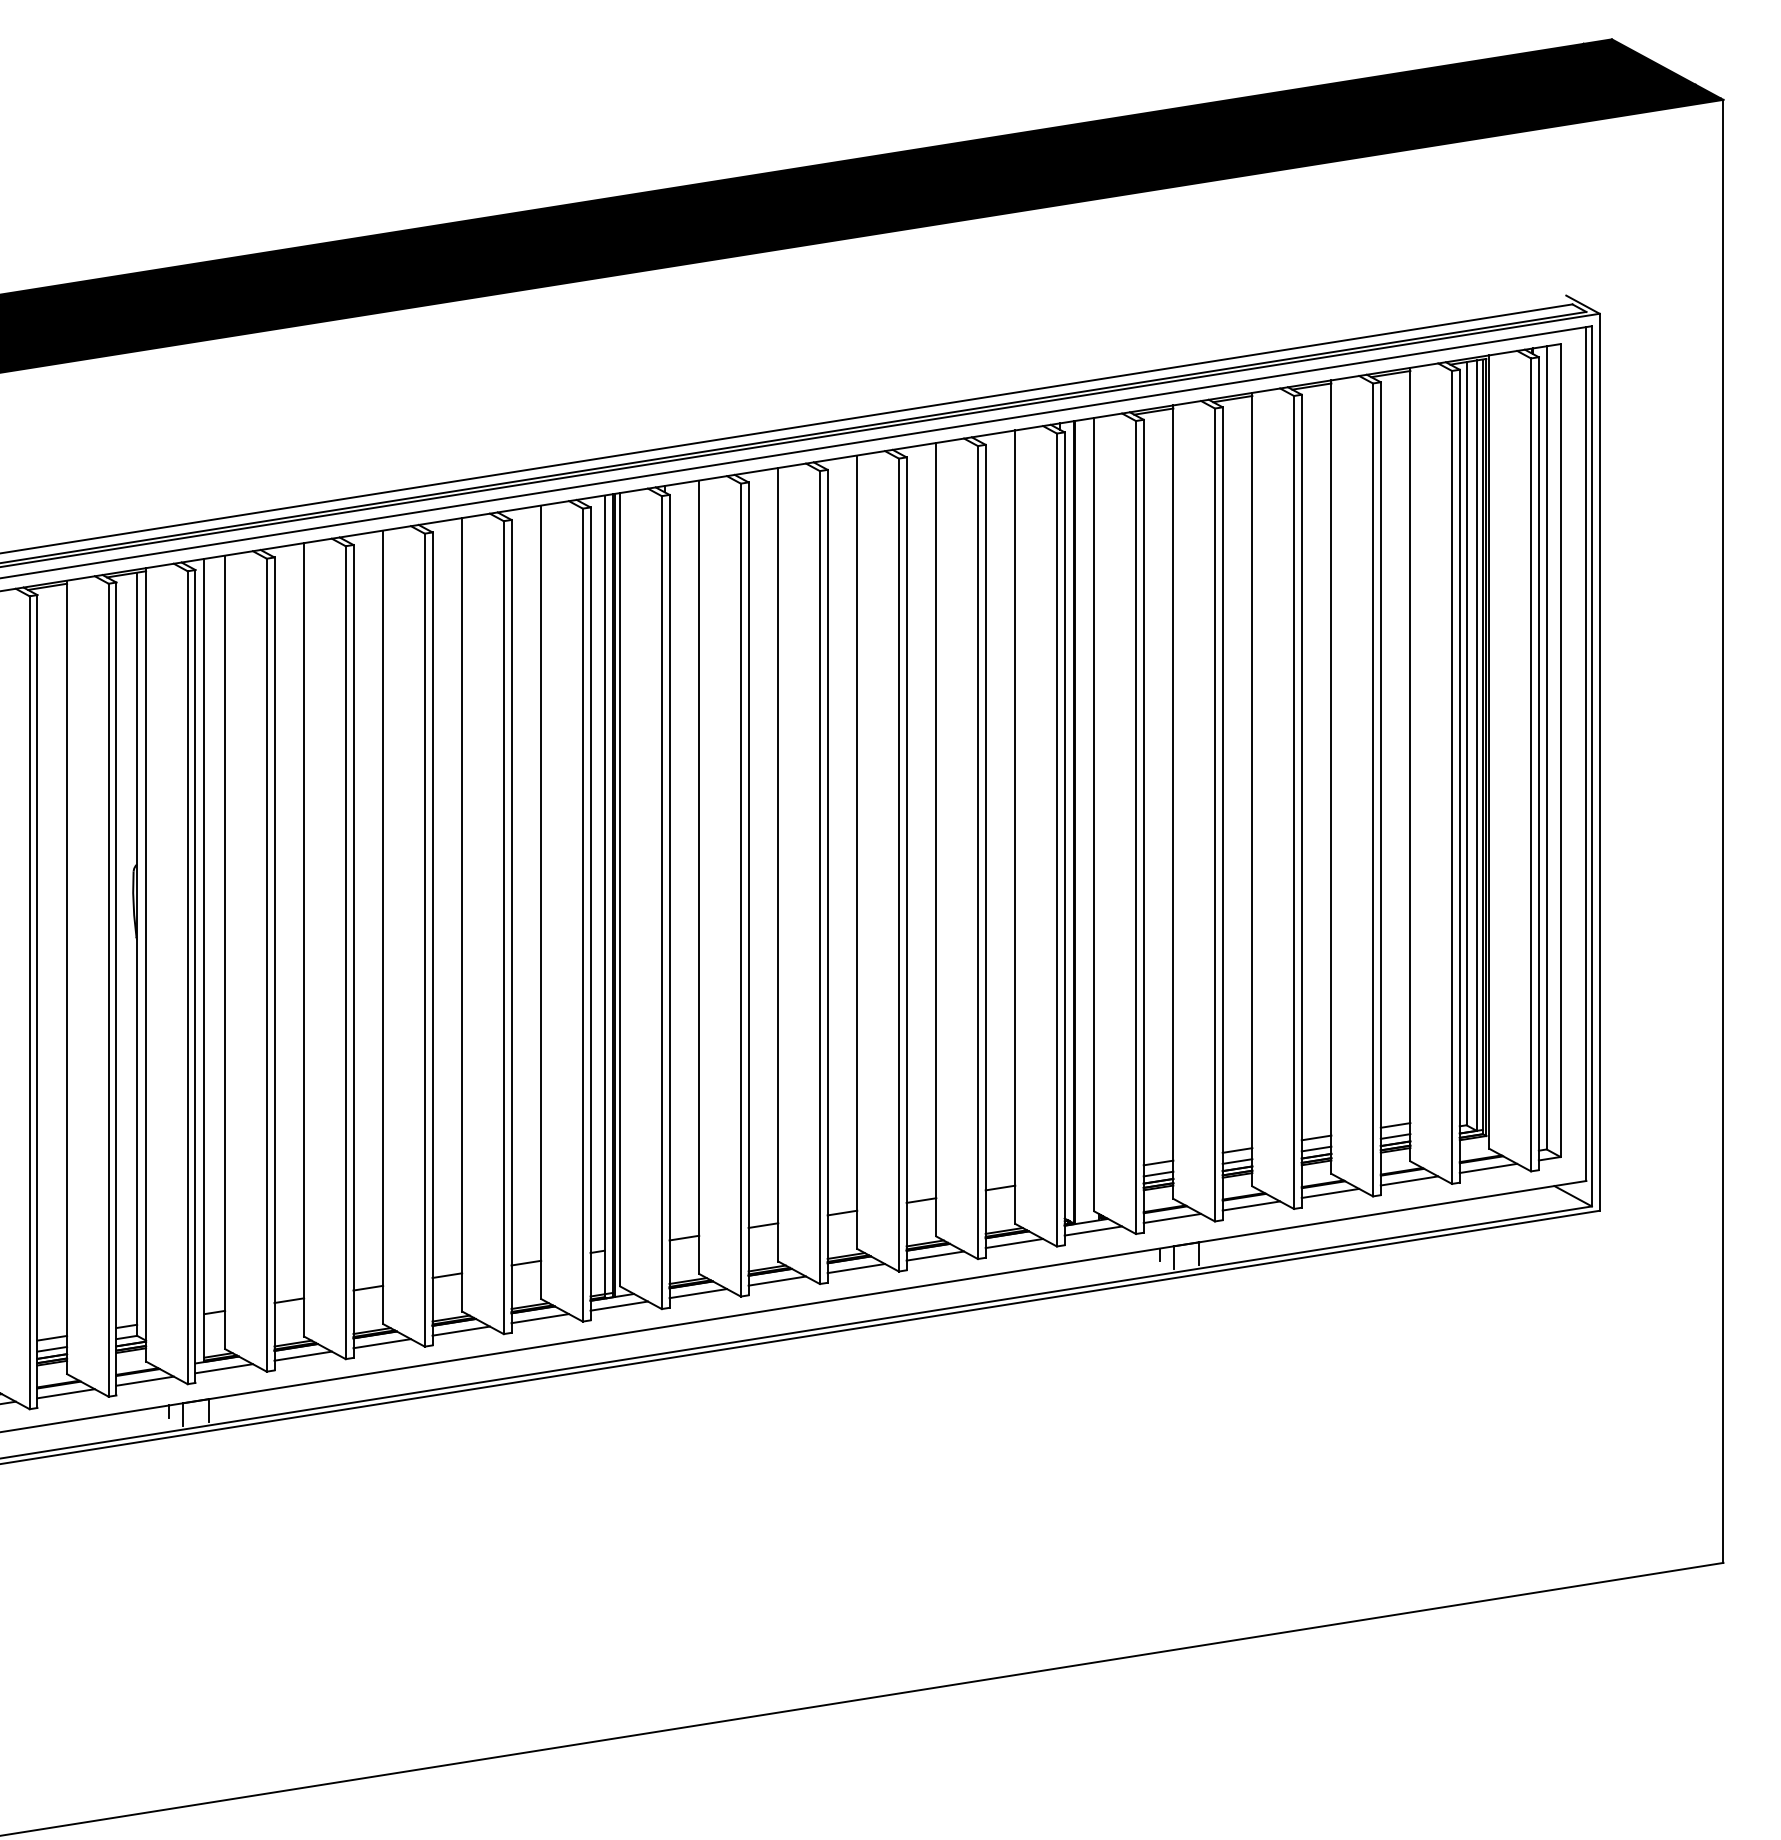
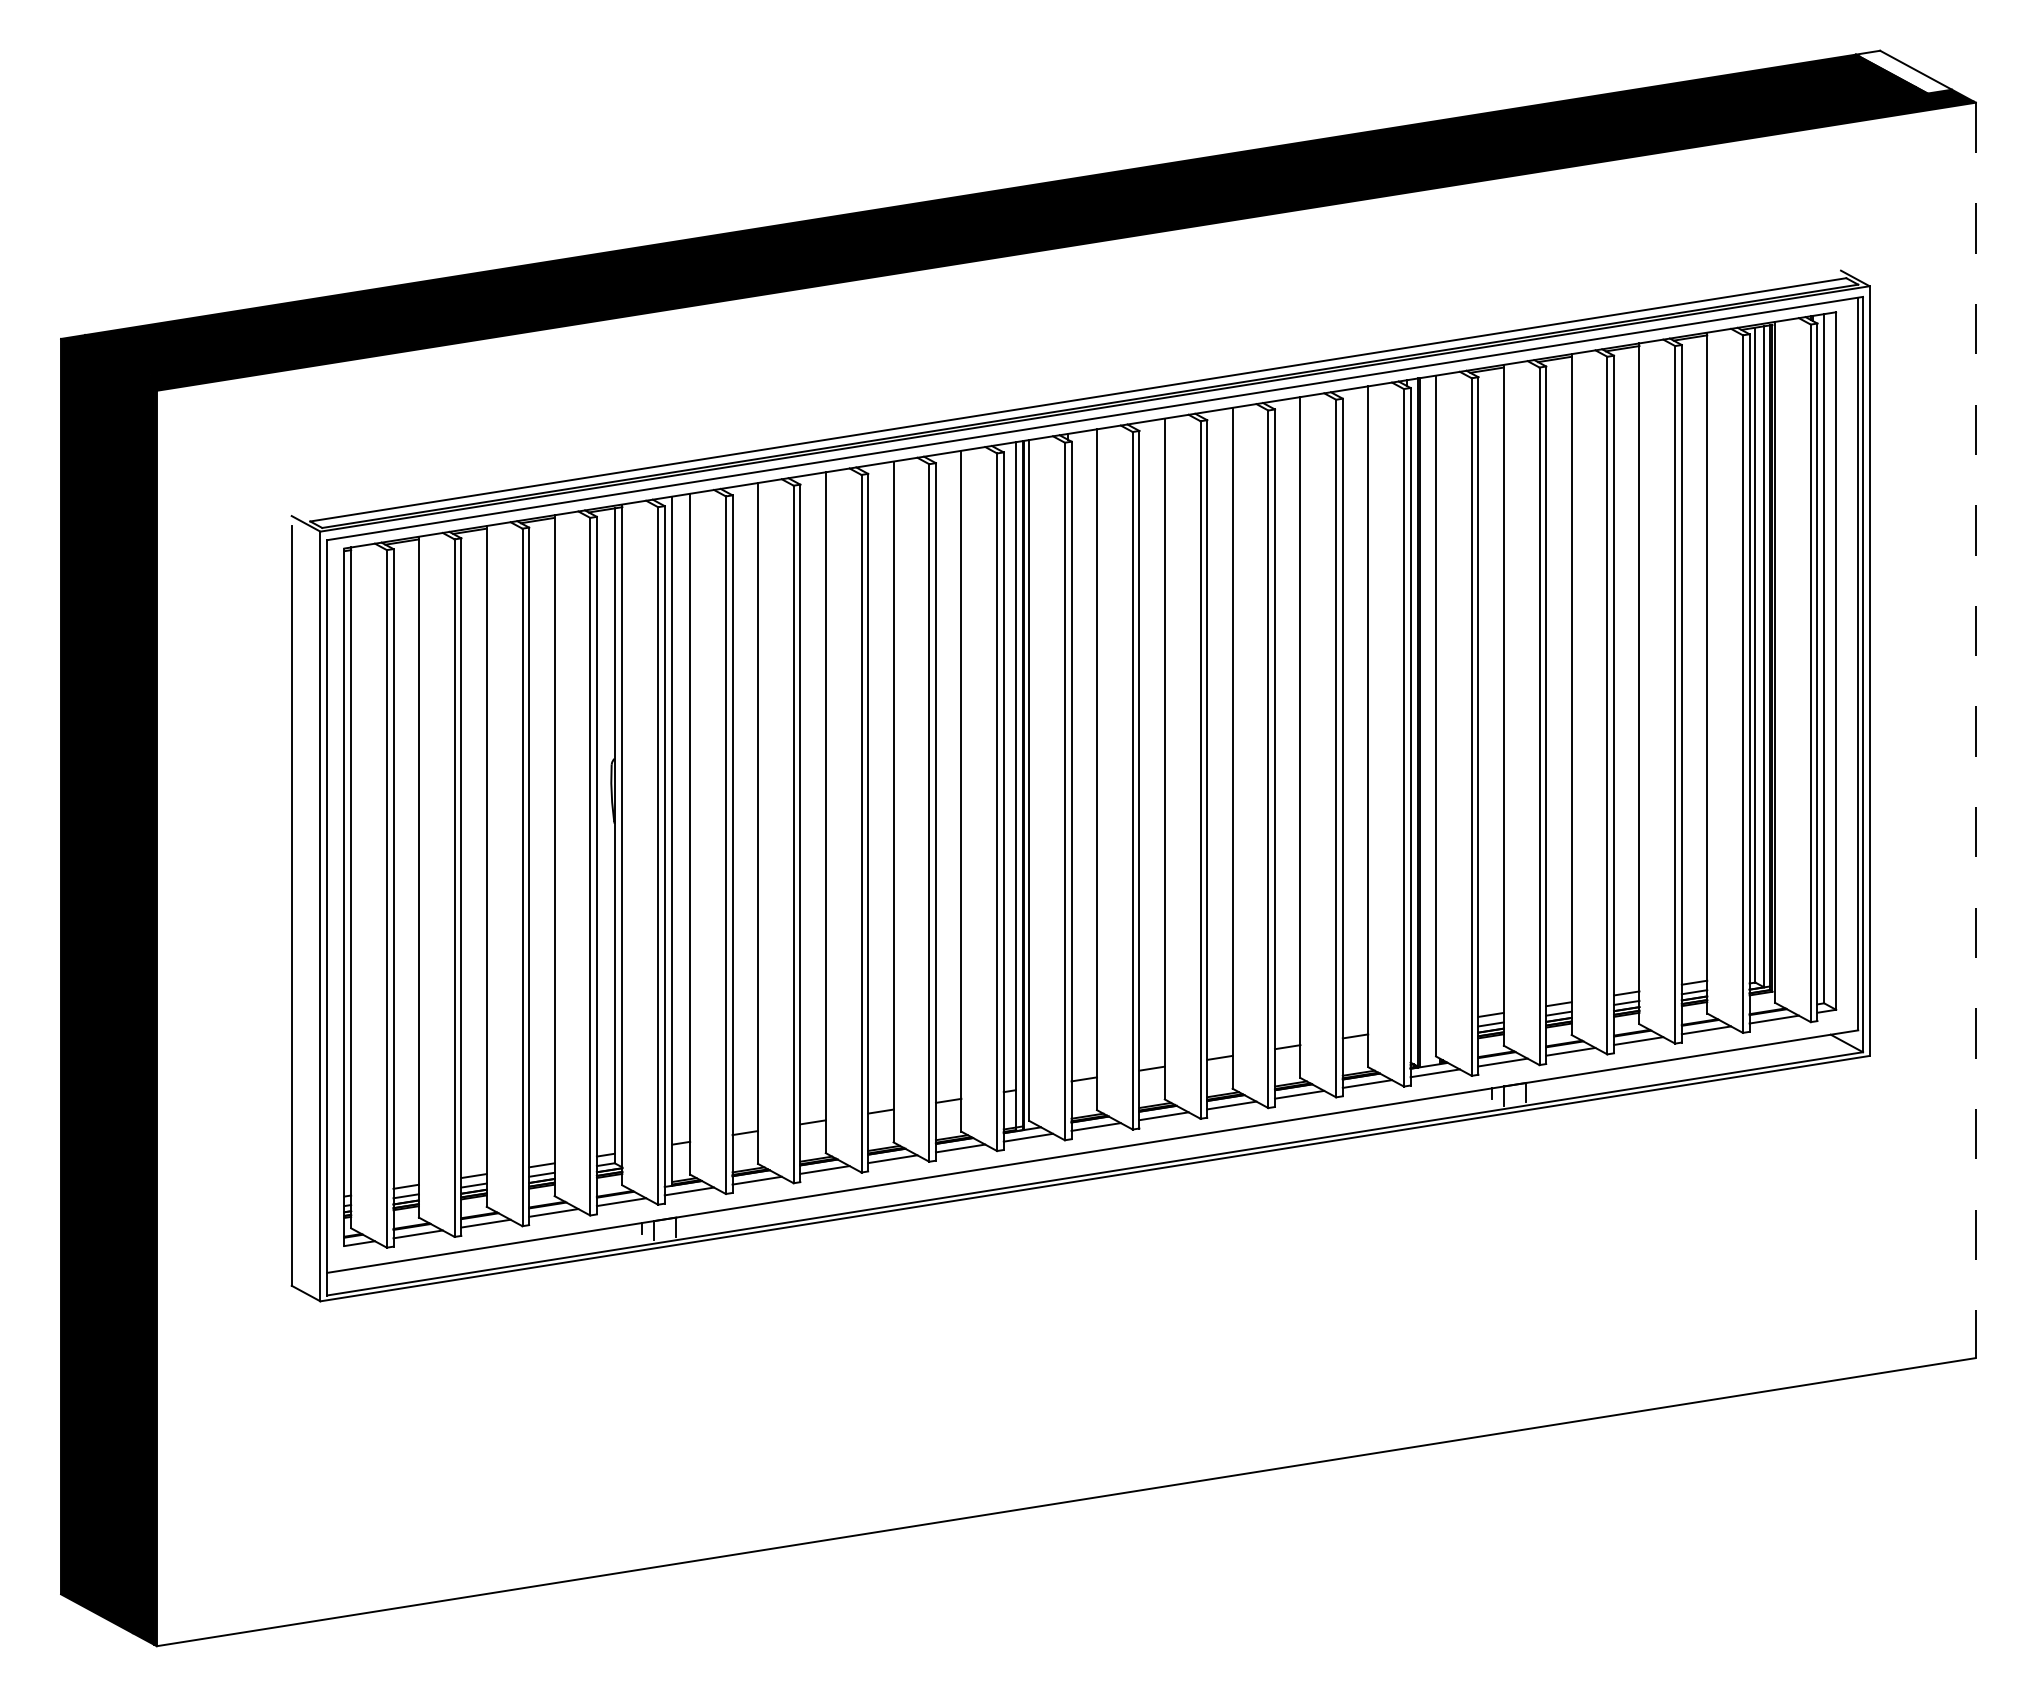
fill: (1639, 63) -> (1903, 71), removed
line: (1723, 831) -> (1975, 730), solid -> dashed

